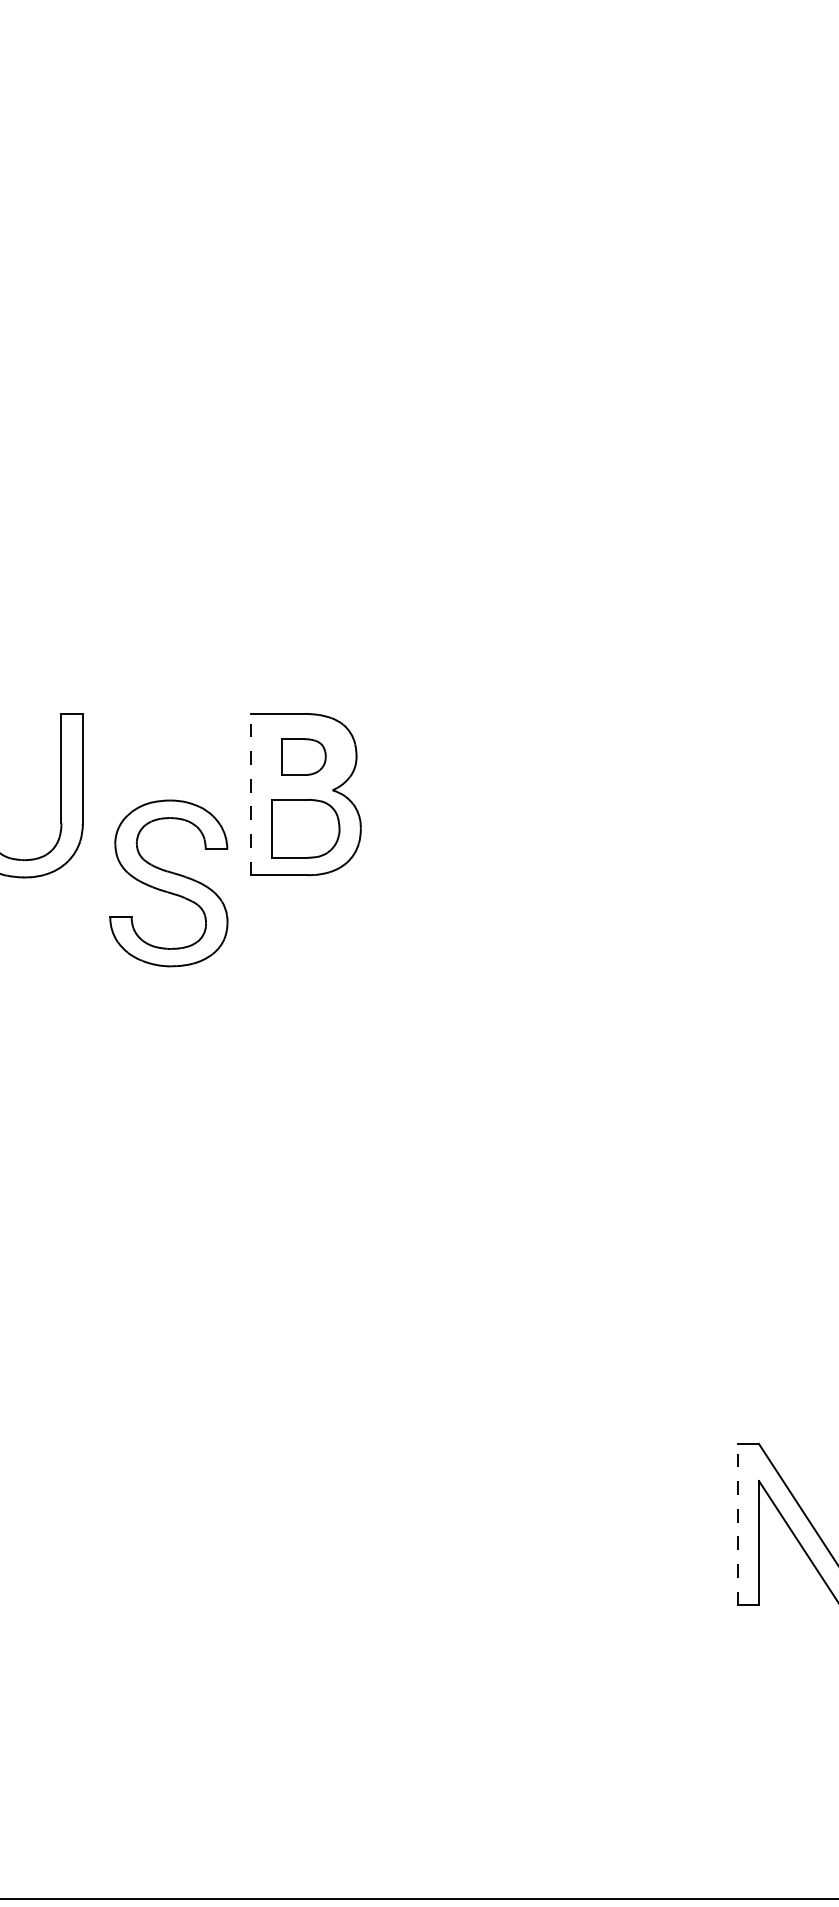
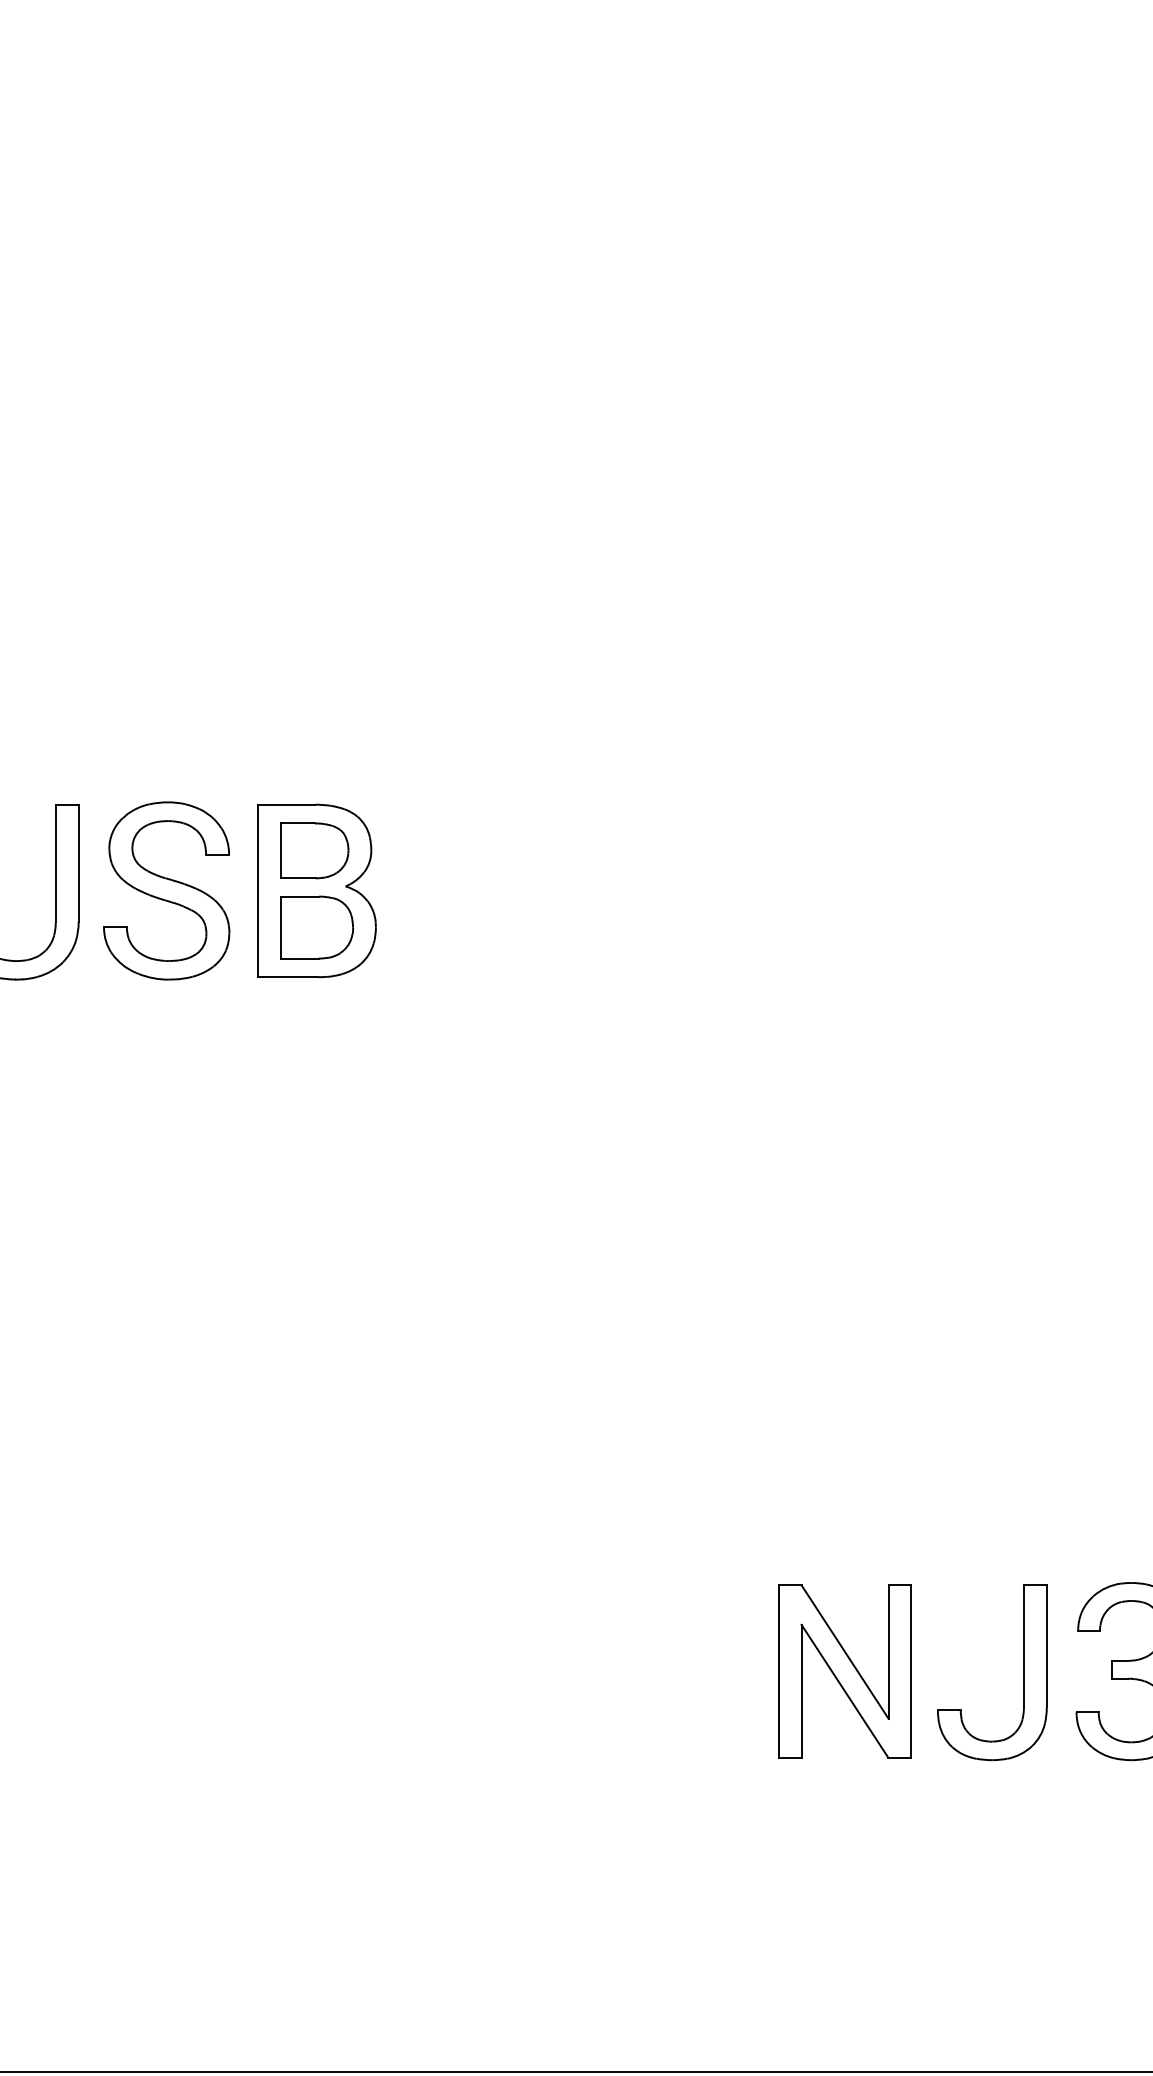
part: (303, 756) -> (314, 850), size x1.43
line: (251, 794) -> (258, 890), dashed -> solid
part: (168, 882) -> (166, 890), moved
line: (737, 1524) -> (778, 1671), dashed -> solid

